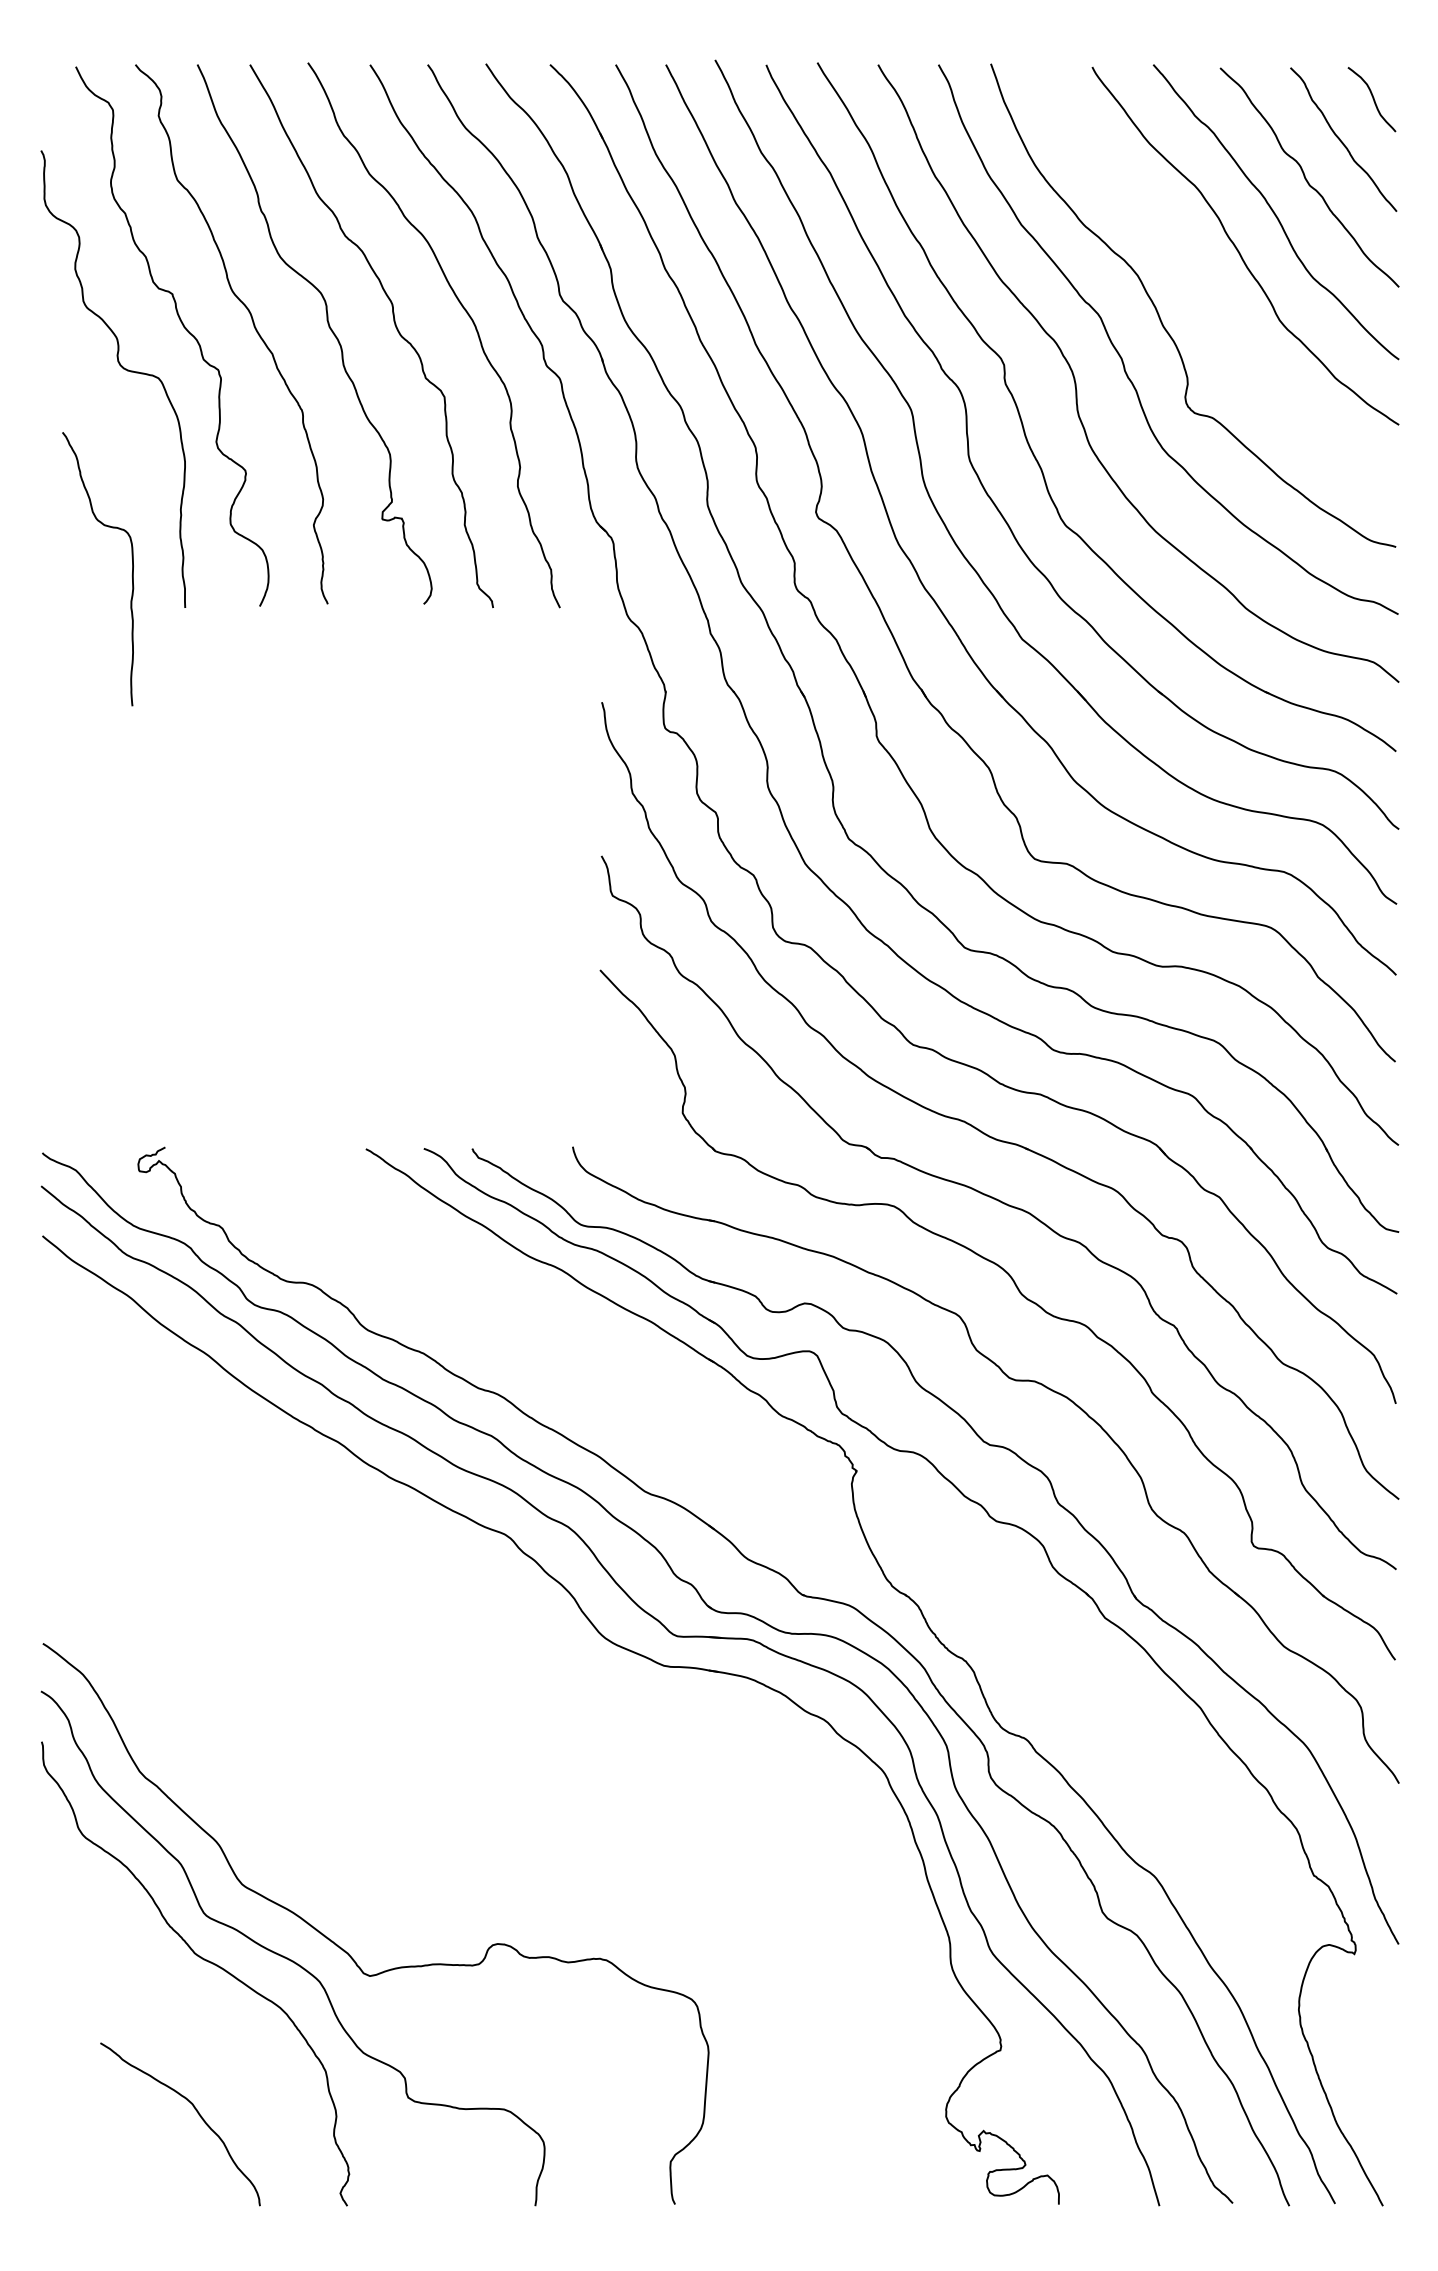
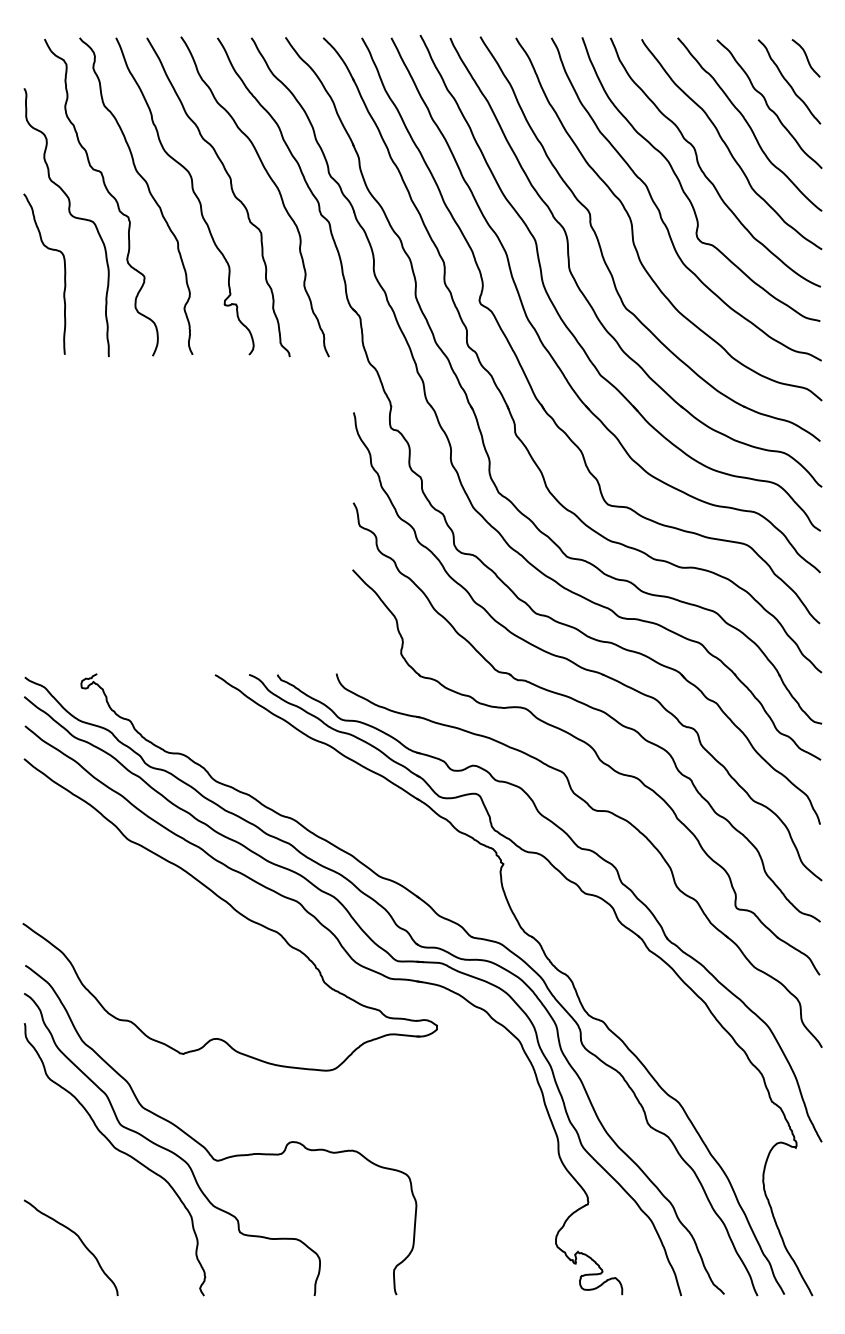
curve: (1195, 288) -> (702, 169), added
curve: (131, 567) -> (64, 273), moved
part: (397, 1548) -> (233, 909), added
curve: (196, 2113) -> (80, 1241), moved

